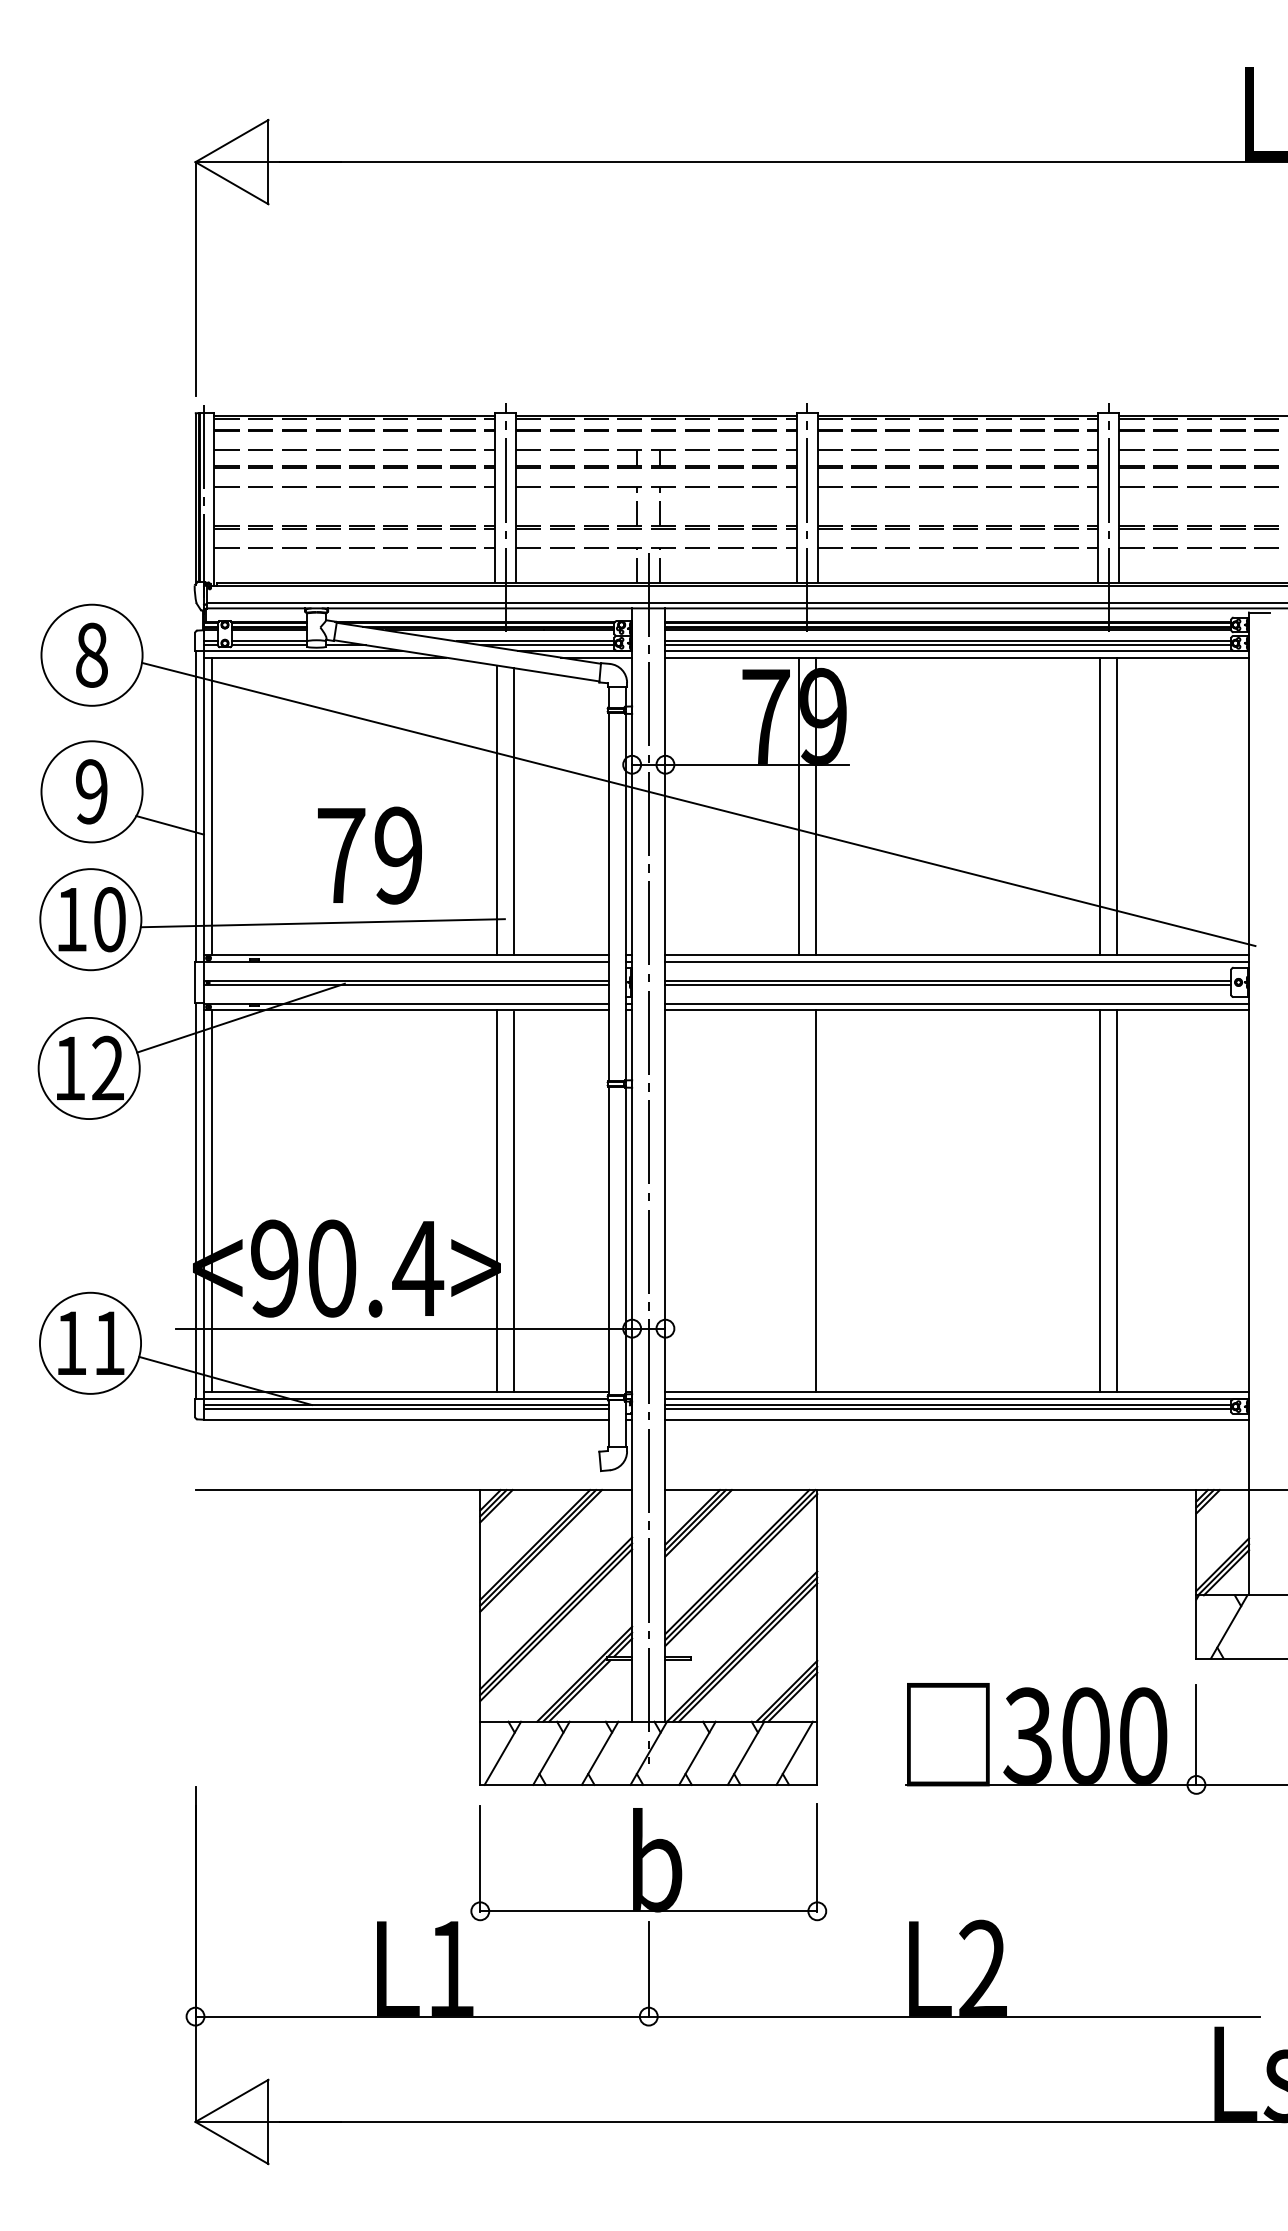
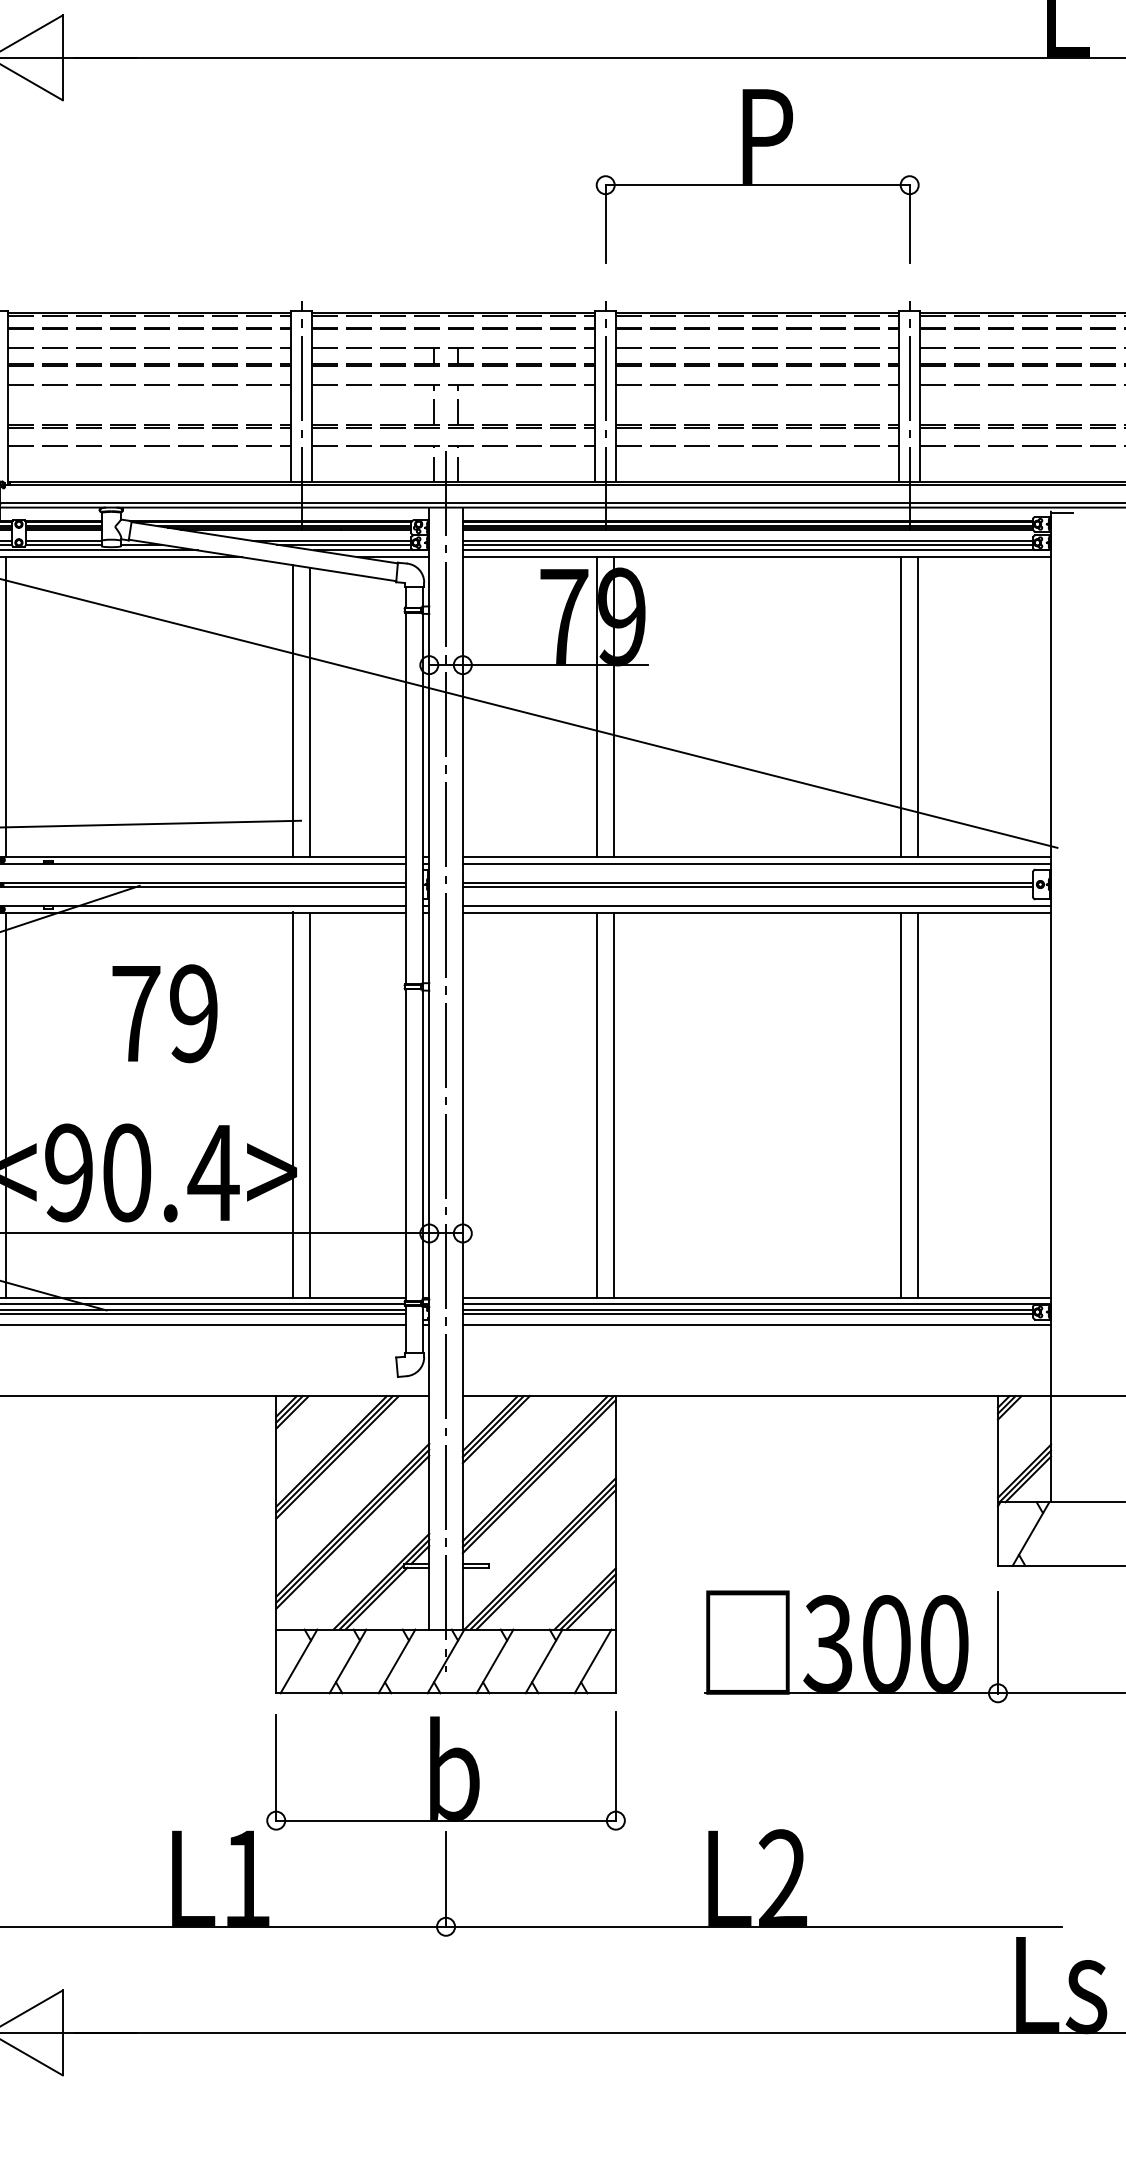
part: (957, 279) -> (757, 176), added
text: (369, 855) -> (164, 1013), moved
line: (798, 1201) -> (596, 1105), added

